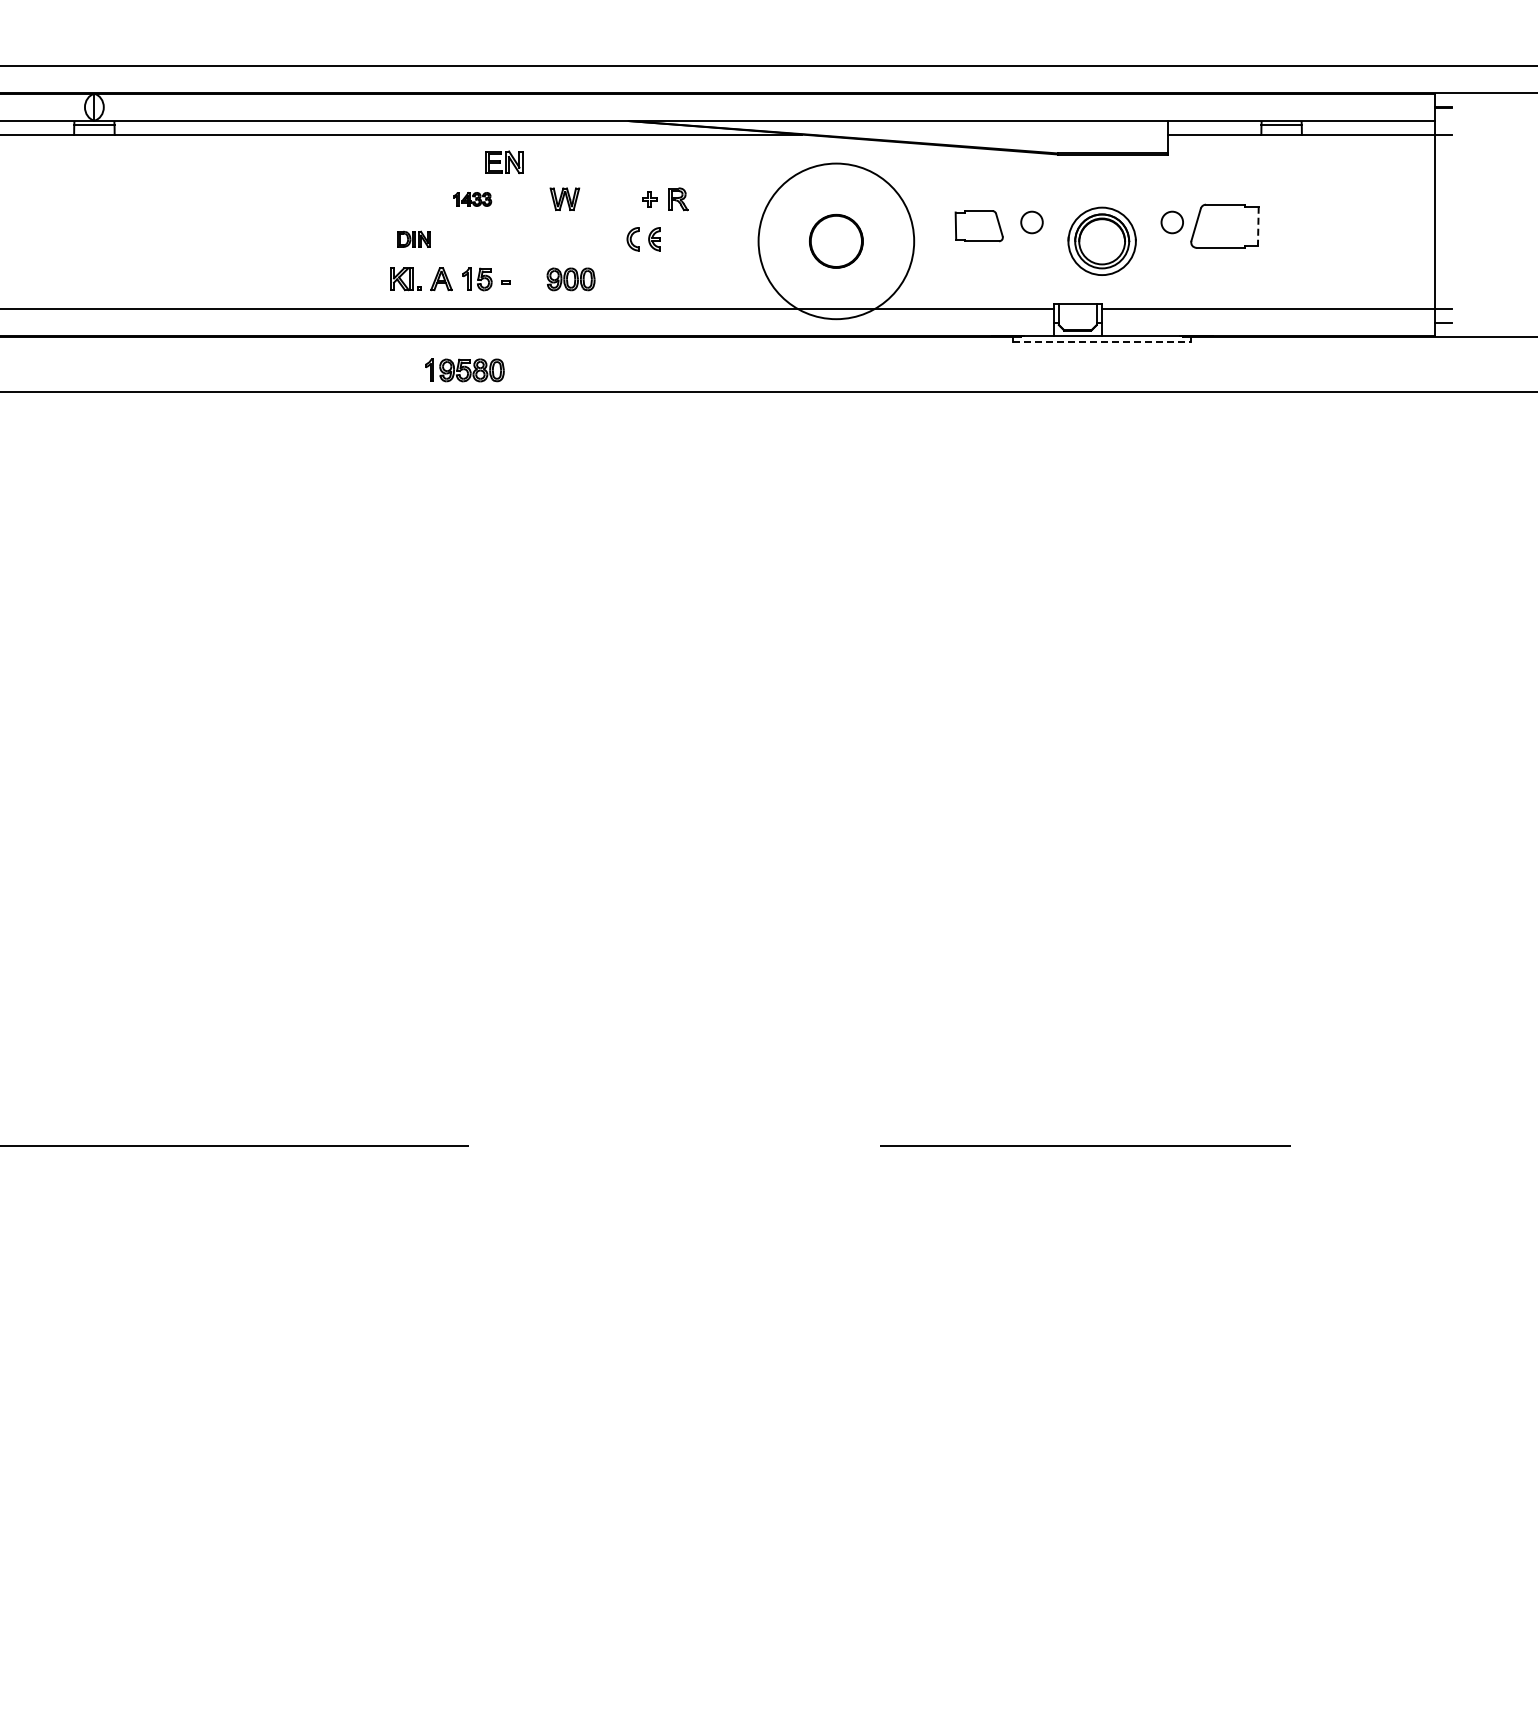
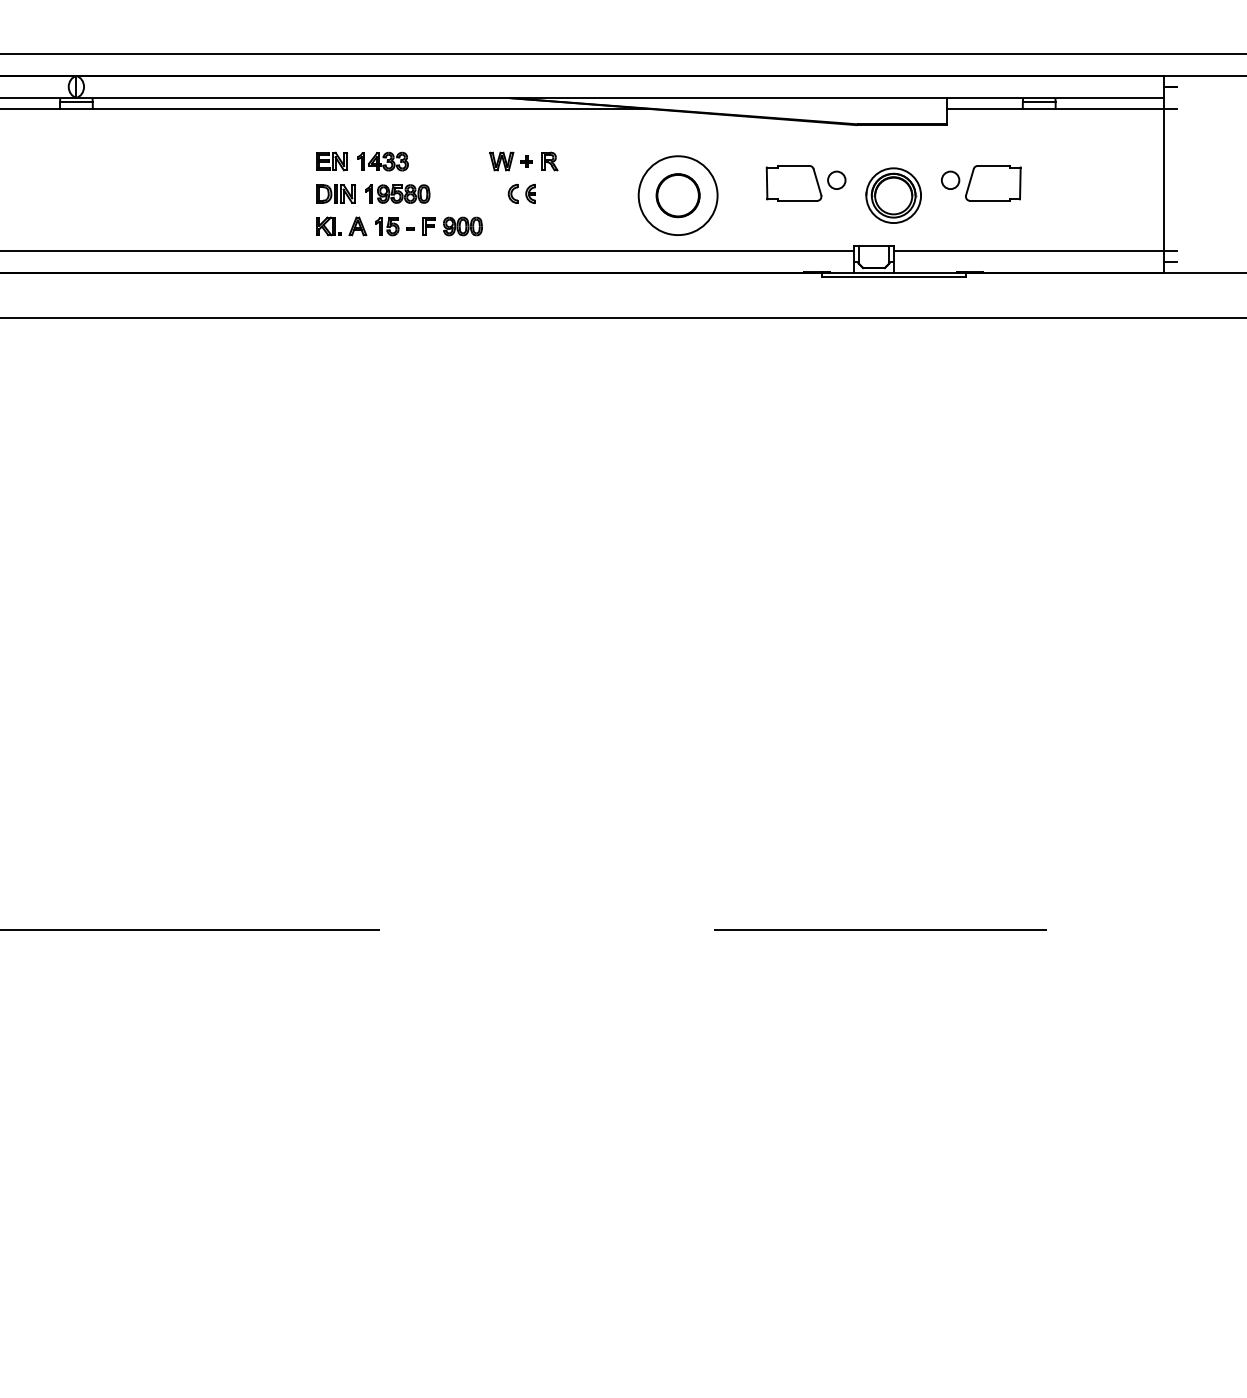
part: (504, 162) -> (331, 161), moved
part: (564, 198) -> (501, 160), moved
part: (472, 199) -> (383, 161), size x1.67
part: (978, 225) -> (793, 182), size x1.43
line: (1258, 226) -> (1020, 183), dashed -> solid
part: (413, 239) -> (335, 194), size x1.43
circle: (836, 241) -> (678, 195), size x0.62
part: (529, 278) -> (429, 225), added
line: (1102, 342) -> (893, 277), dashed -> solid
part: (464, 370) -> (397, 194), moved

